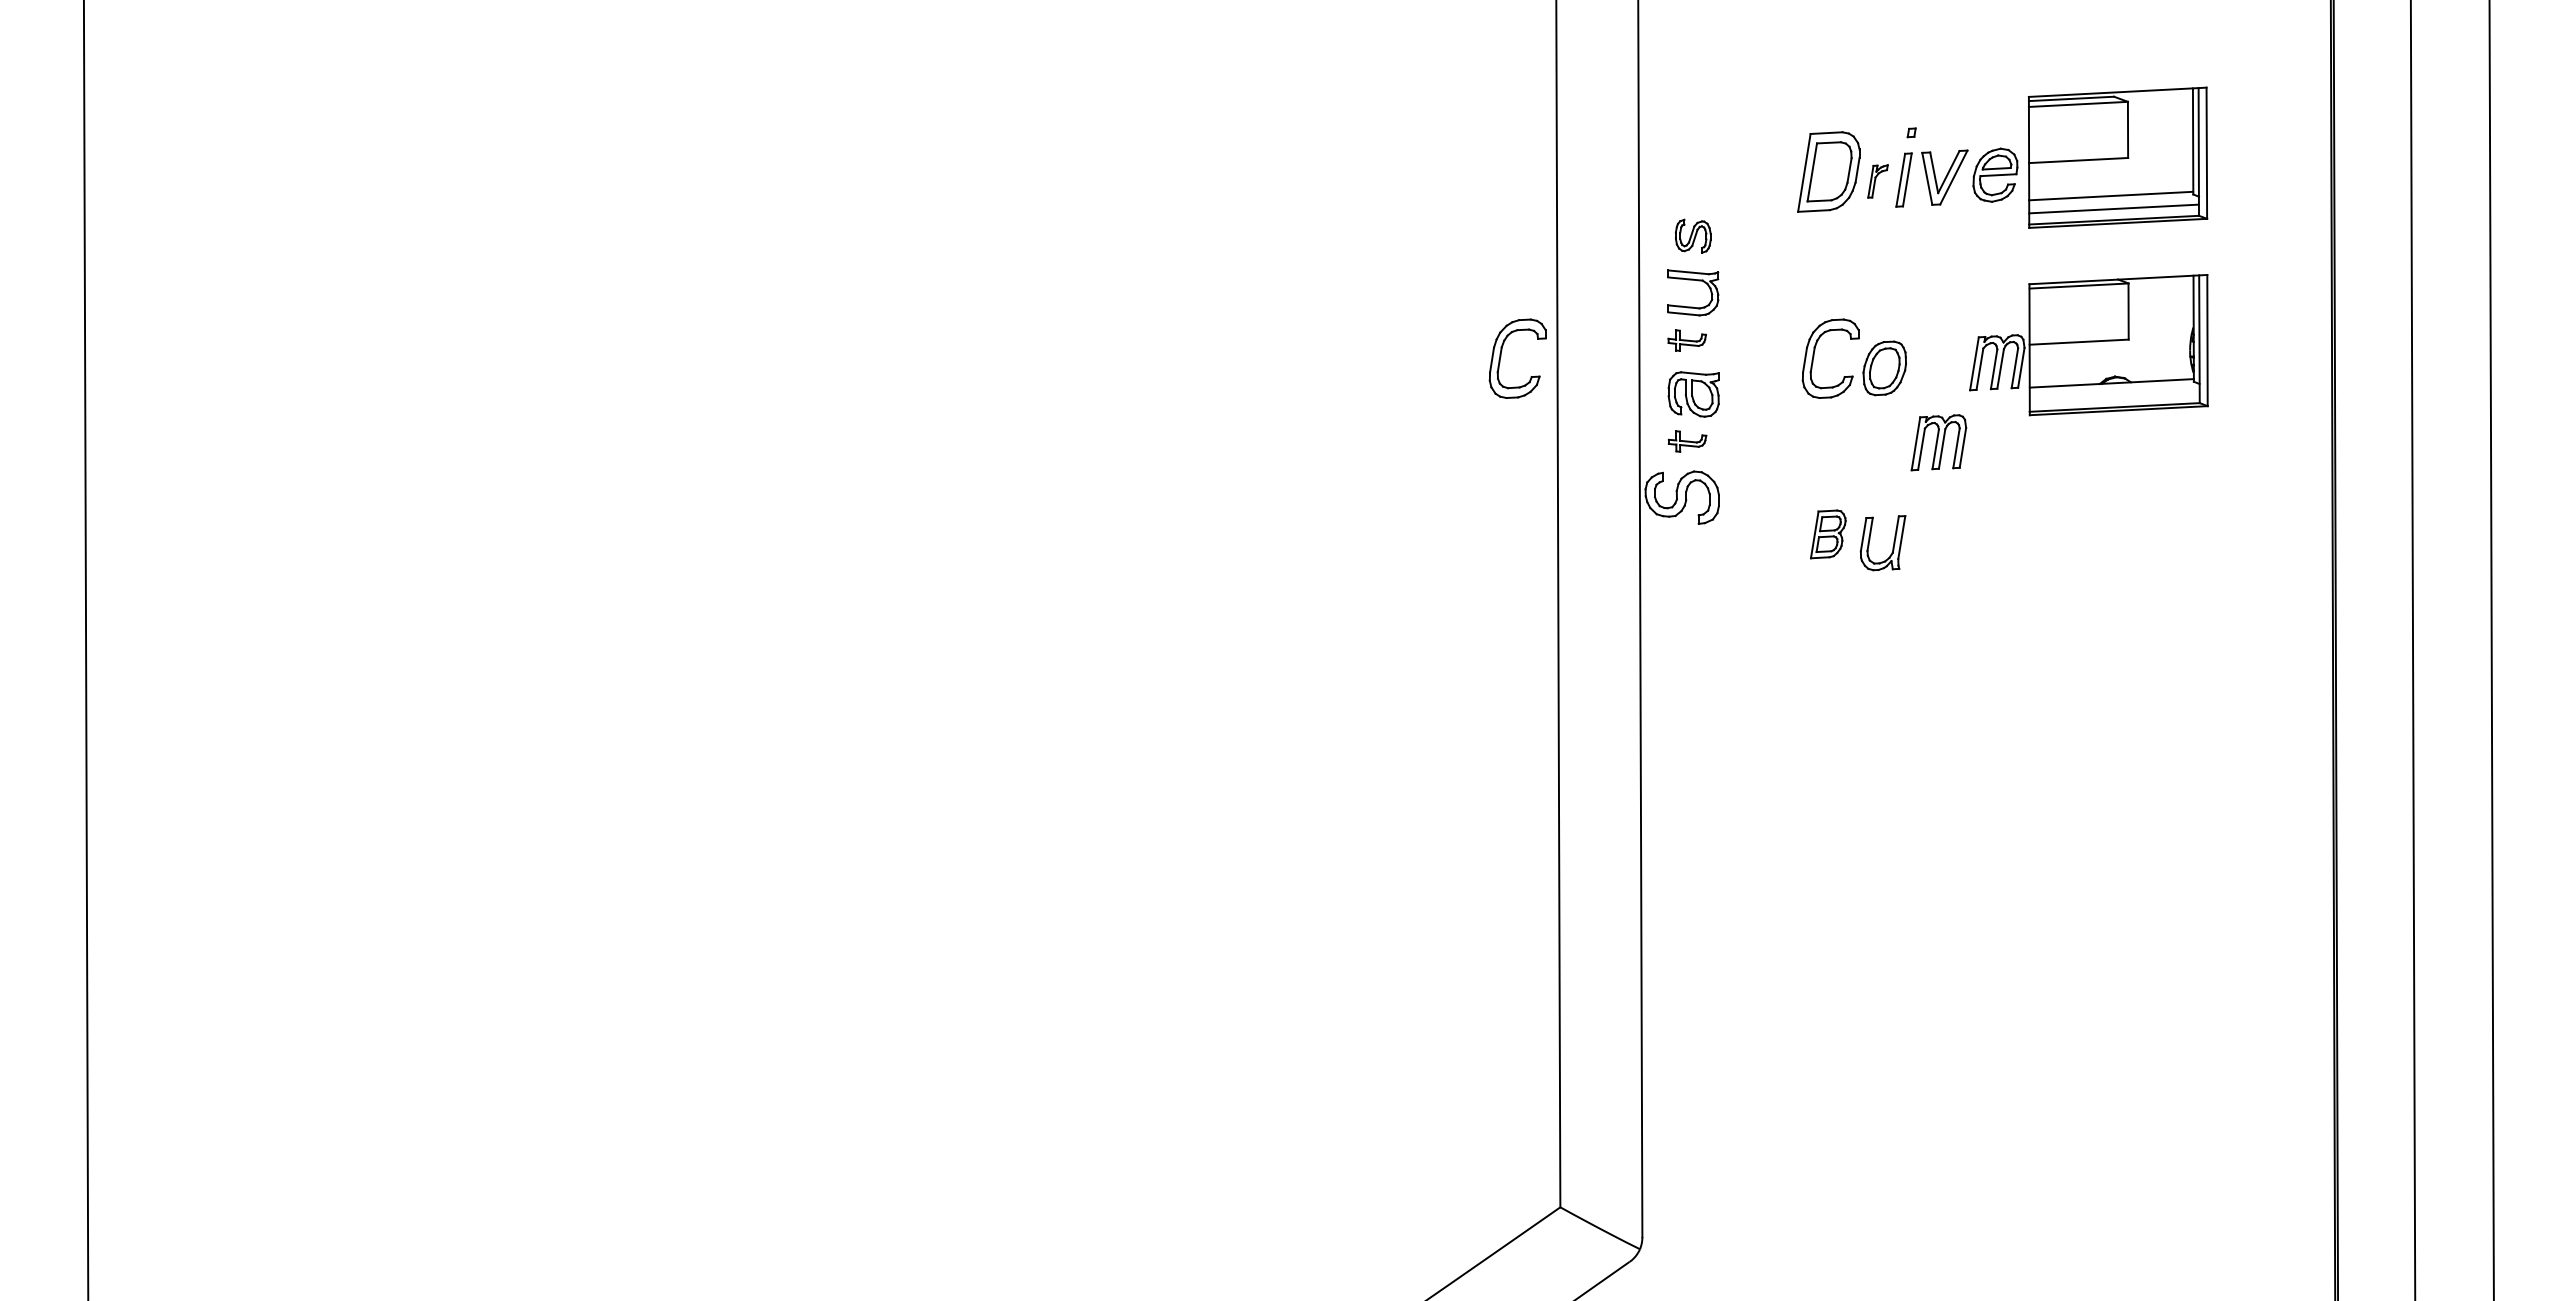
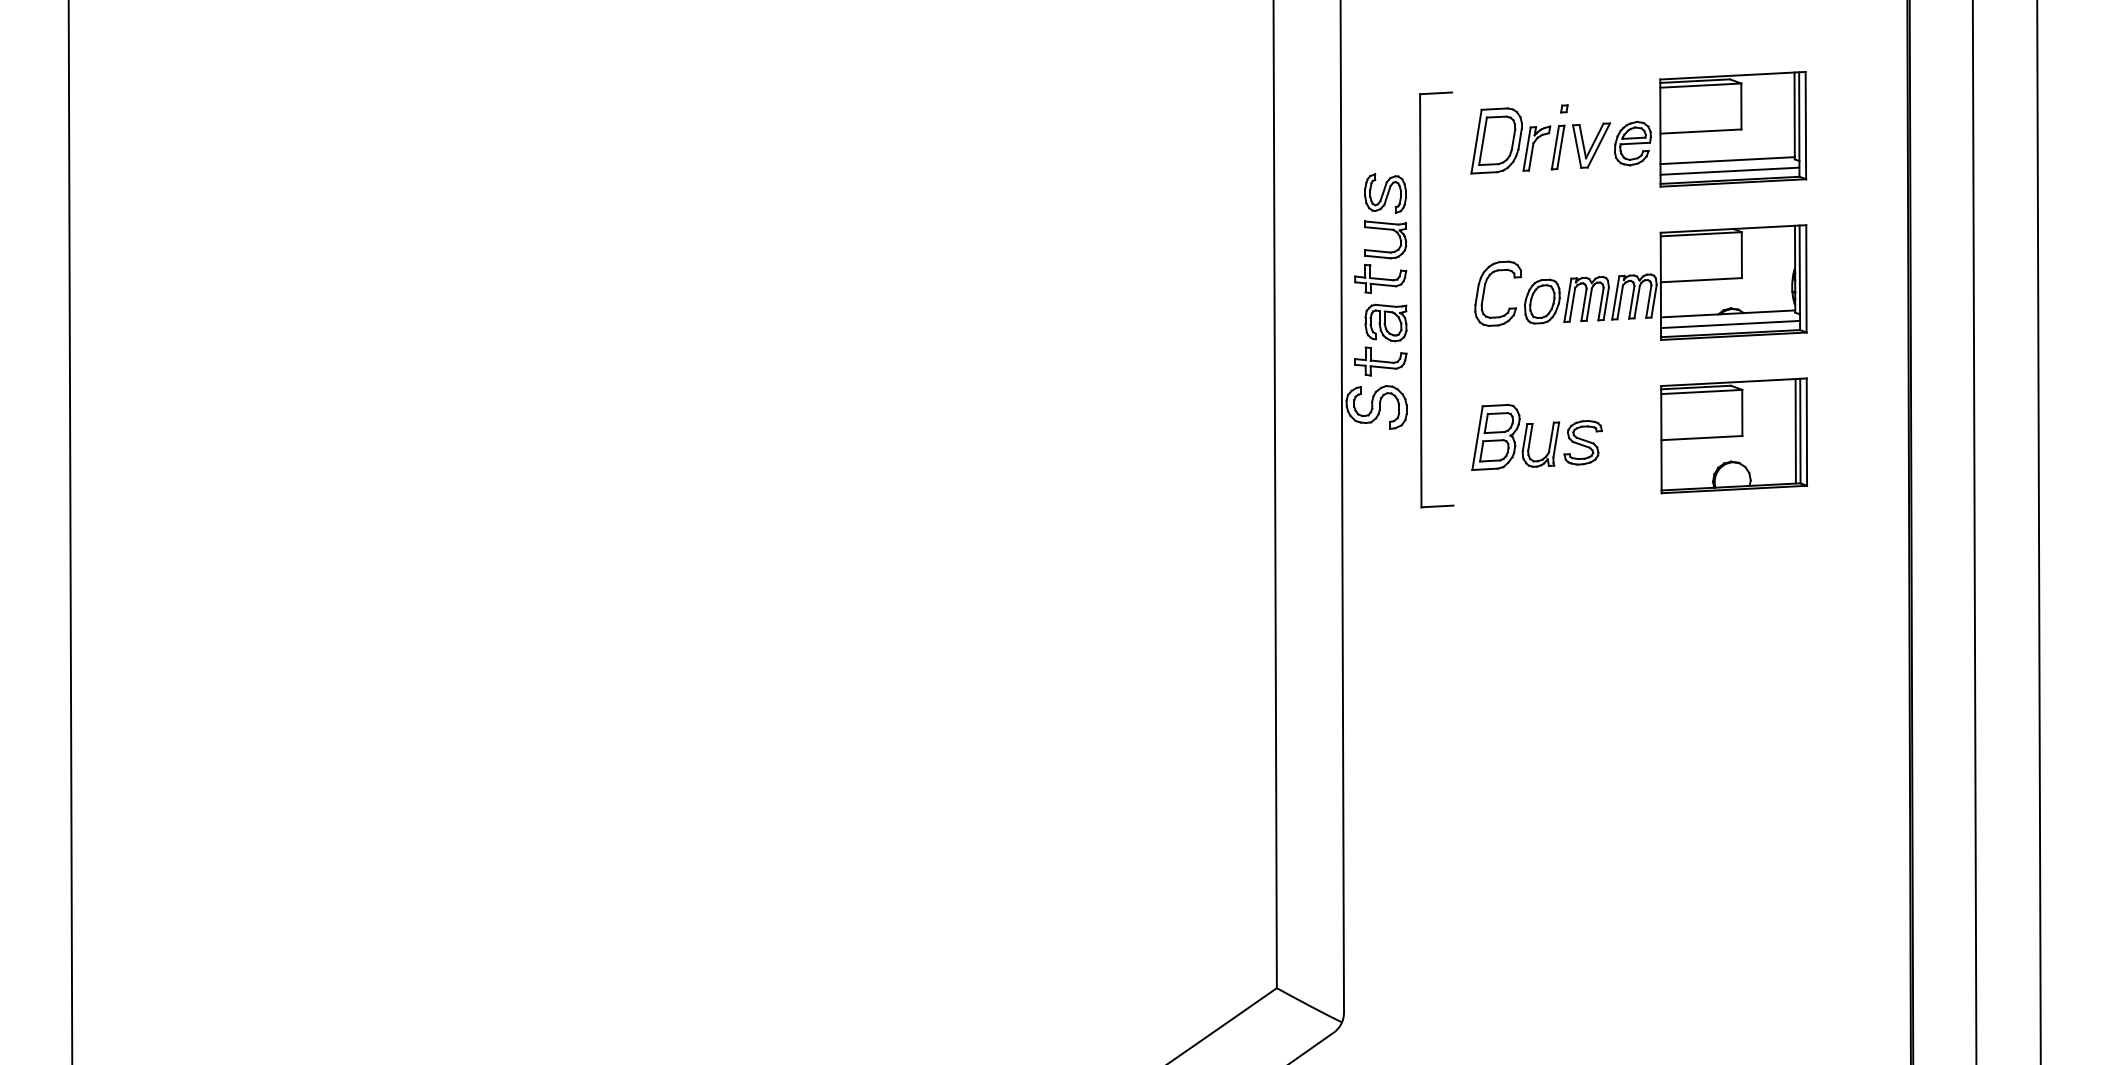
part: (1877, 181) -> (1536, 148), size x1.67
part: (1693, 235) -> (1385, 192), size x1.43
part: (1687, 340) -> (1380, 278), size x1.67
part: (1501, 356) -> (1228, 291), removed
part: (1737, 365) -> (1421, 299), added
line: (2114, 395) -> (1730, 323), added
part: (1687, 441) -> (1380, 361), size x1.67
part: (1938, 442) -> (1586, 299), moved
part: (2119, 532) -> (1734, 435), added
part: (1828, 534) -> (1496, 437), size x1.67
part: (1934, 540) -> (1583, 442), added

